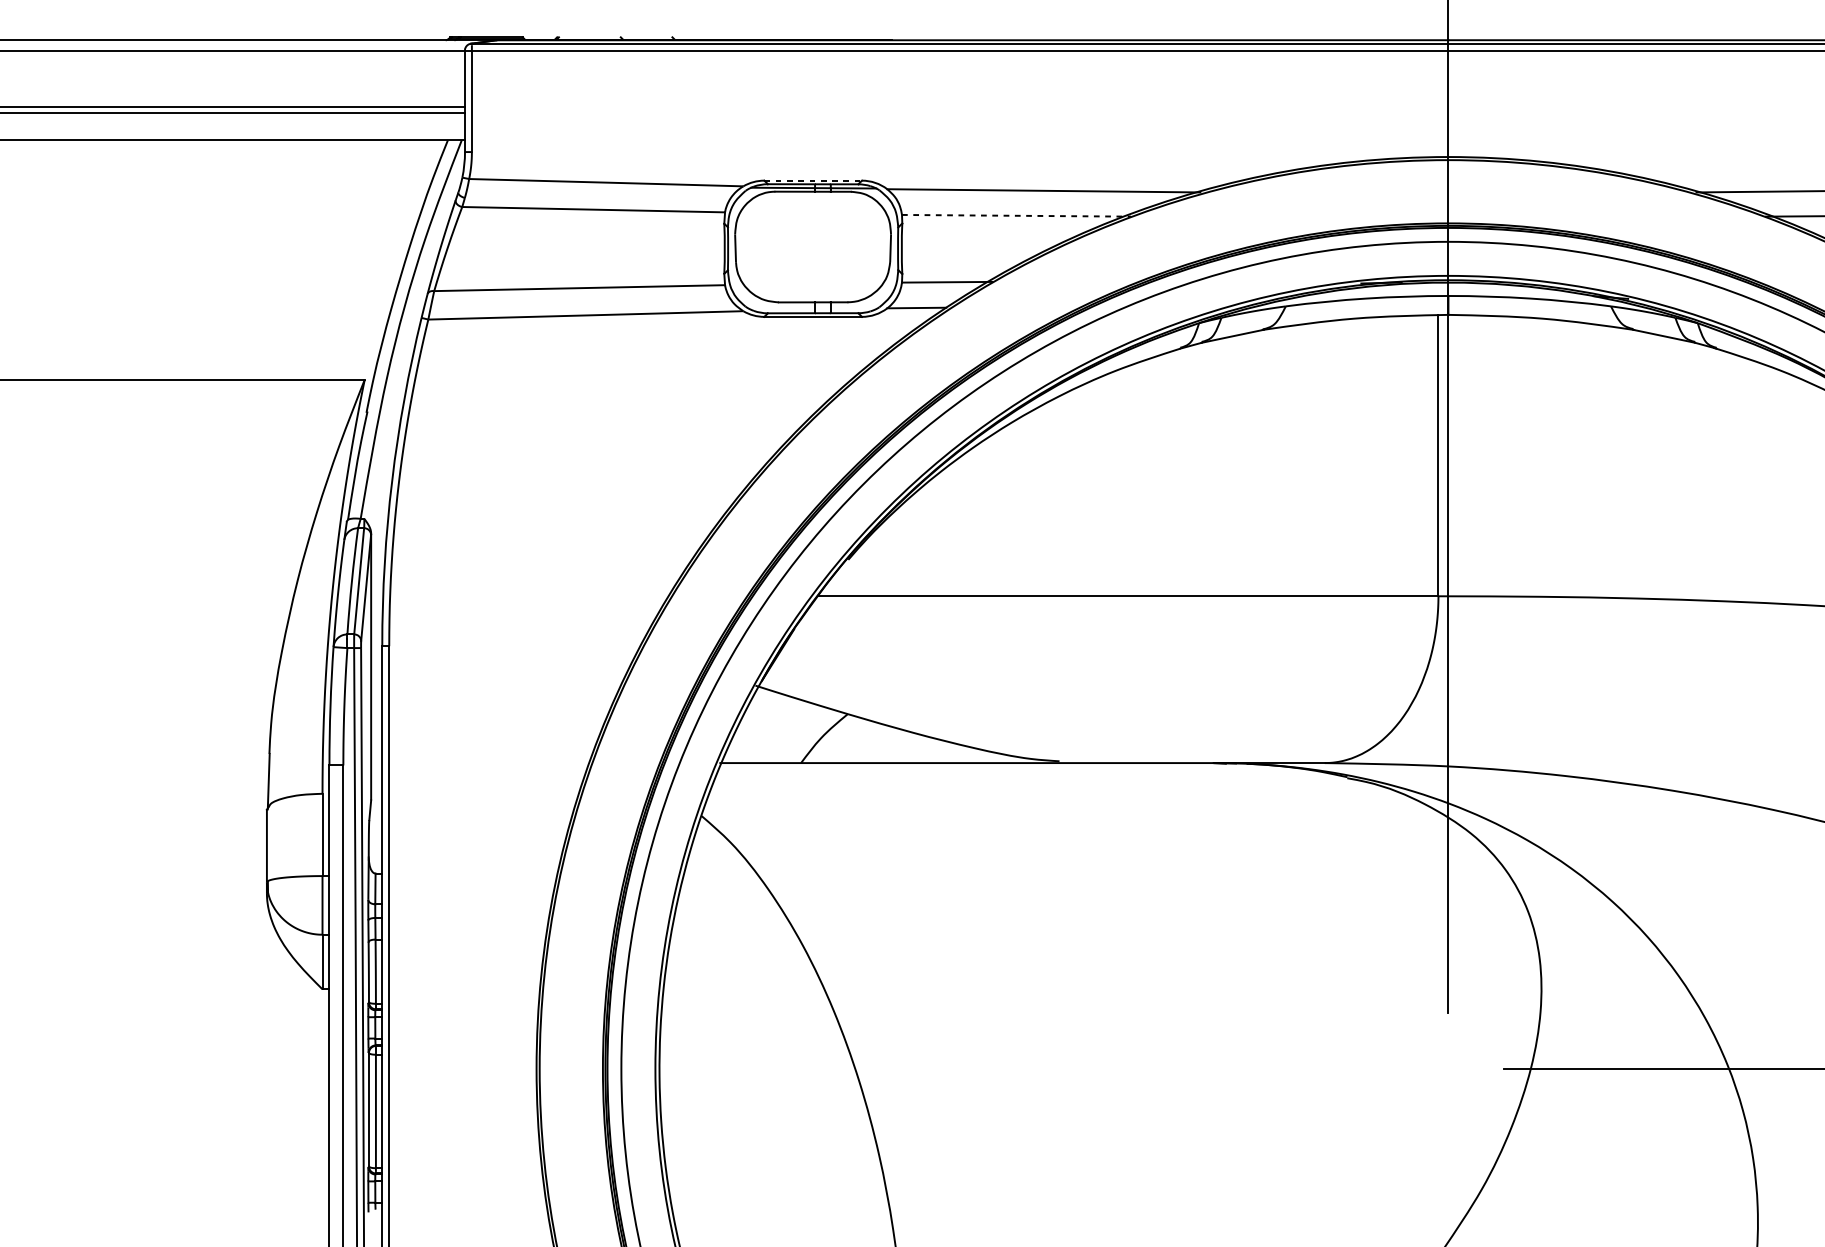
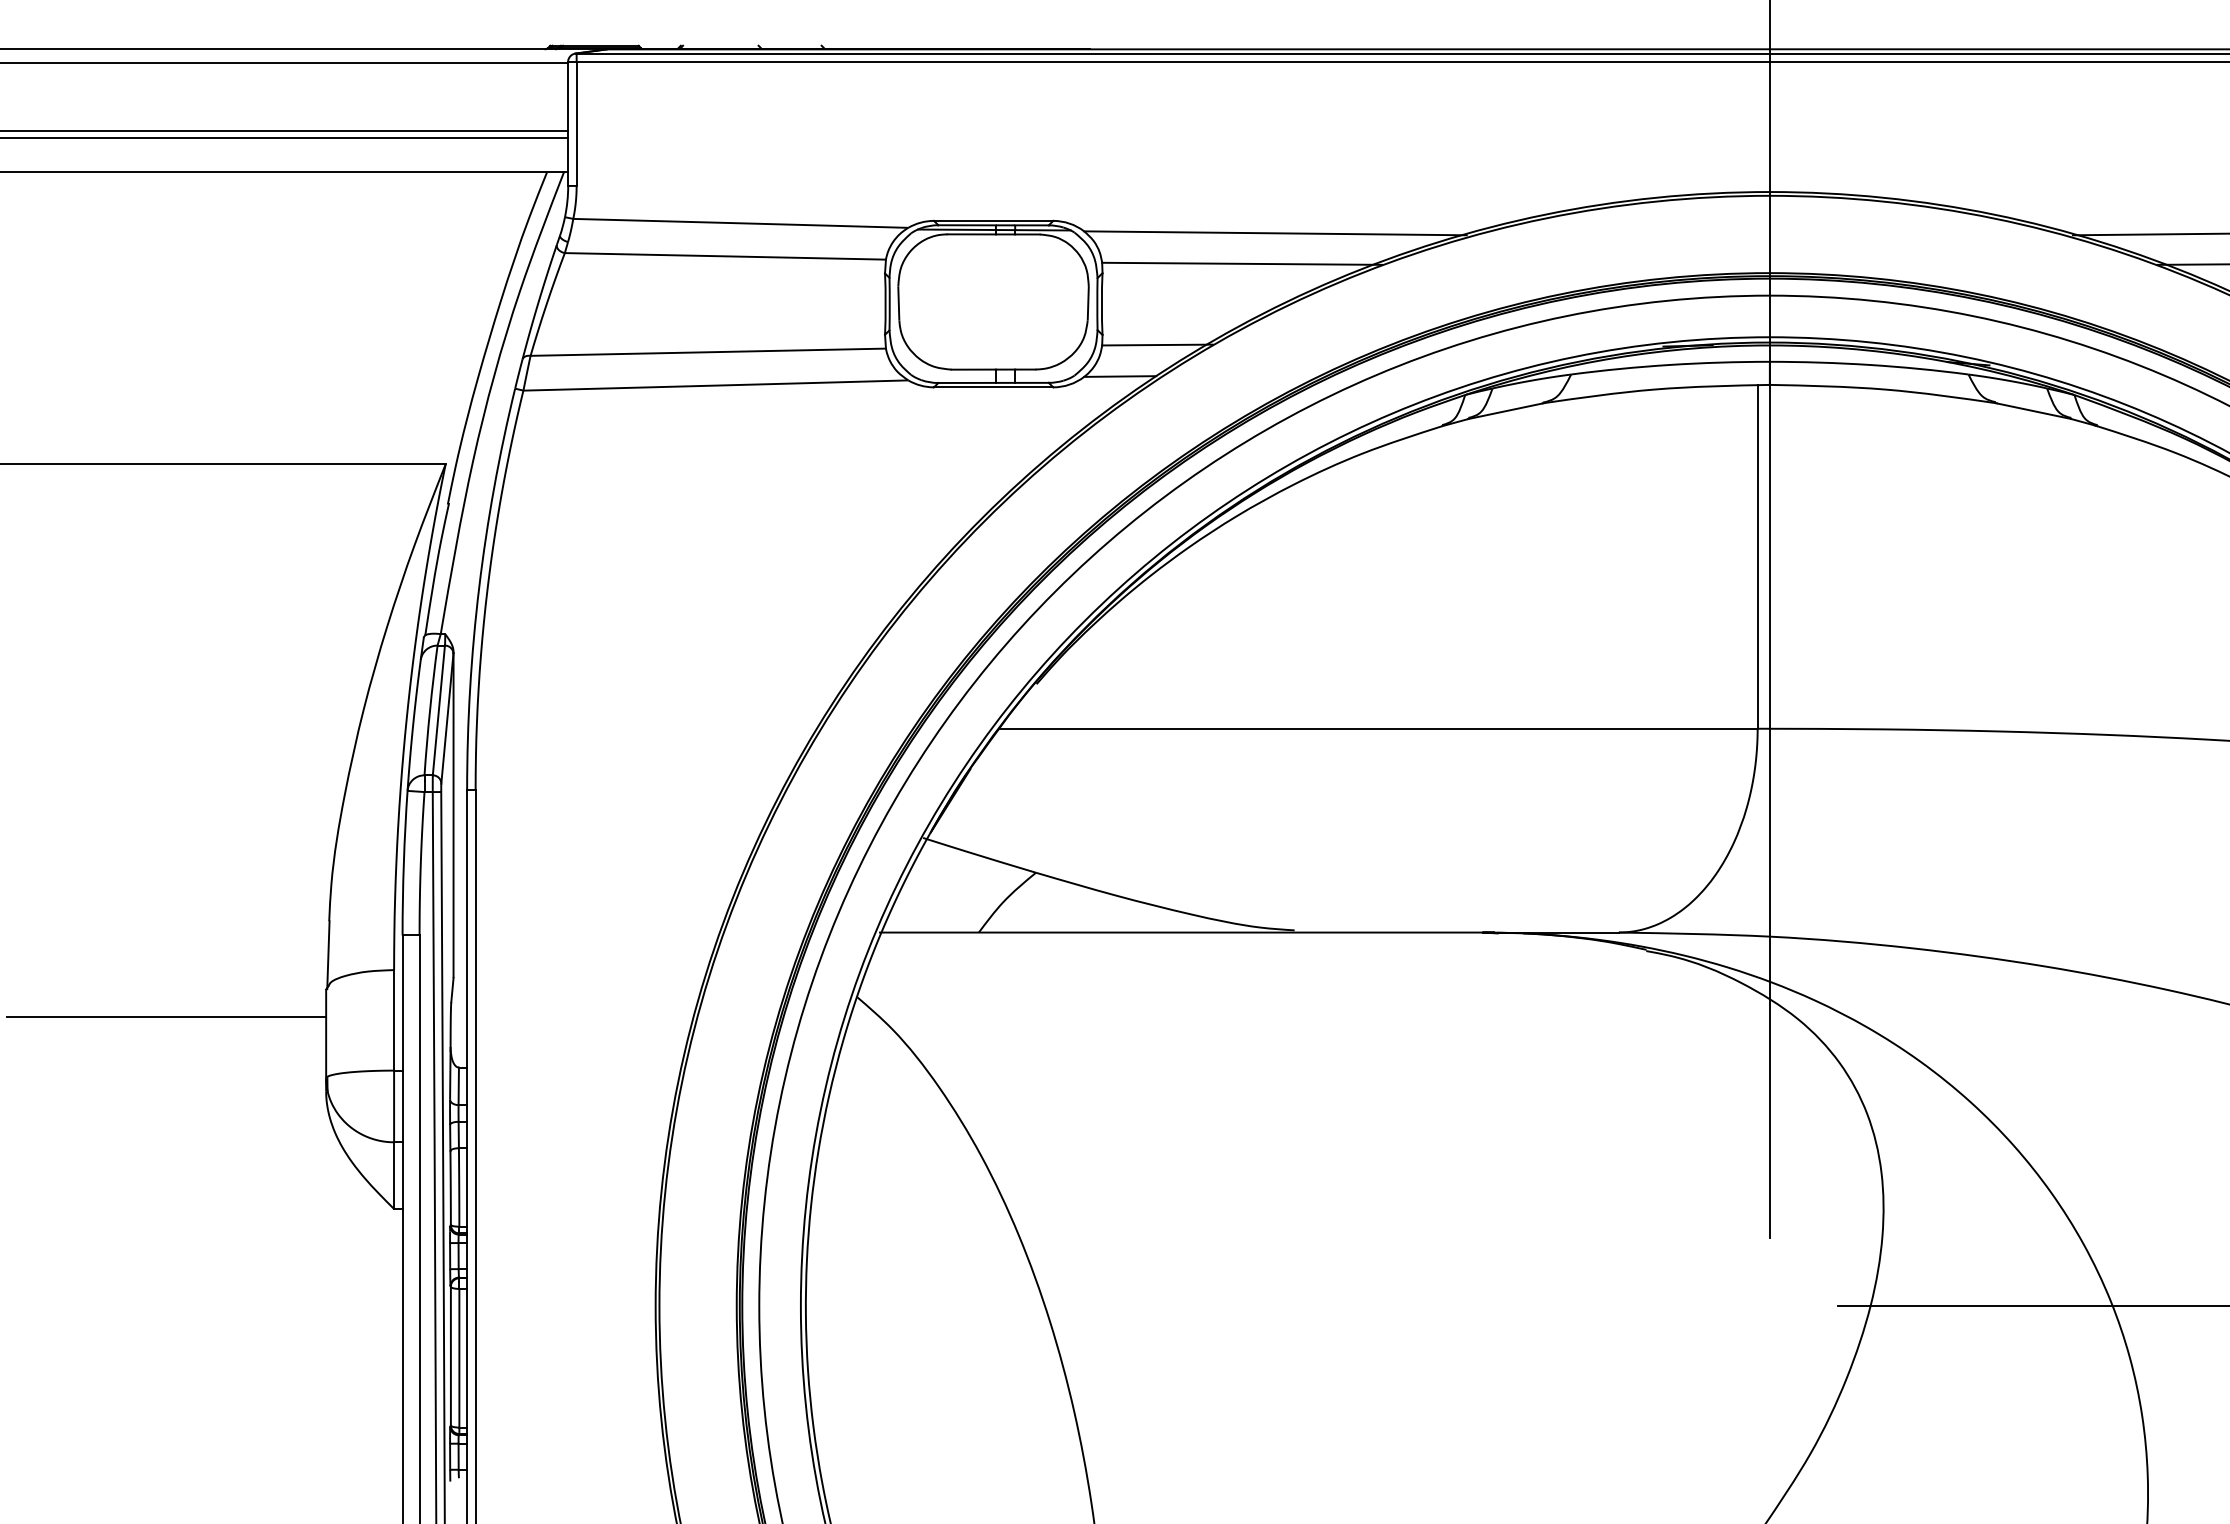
line: (813, 180) -> (993, 220), dashed -> solid
line: (1016, 215) -> (1242, 263), dashed -> solid
line: (136, 832) -> (166, 1017), added

